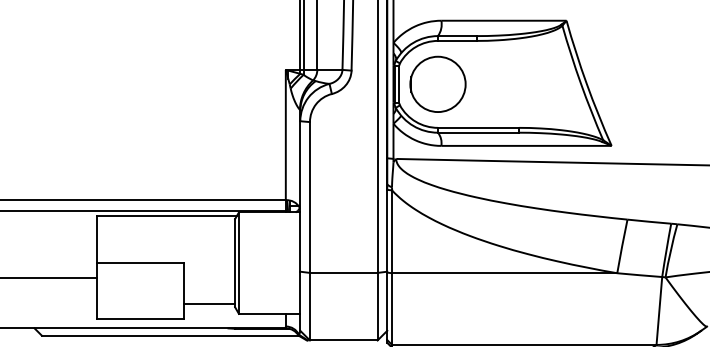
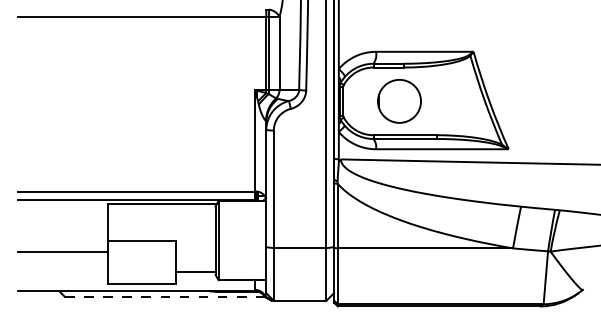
circle: (438, 84) -> (399, 101), moved
line: (169, 335) -> (164, 296), solid -> dashed

